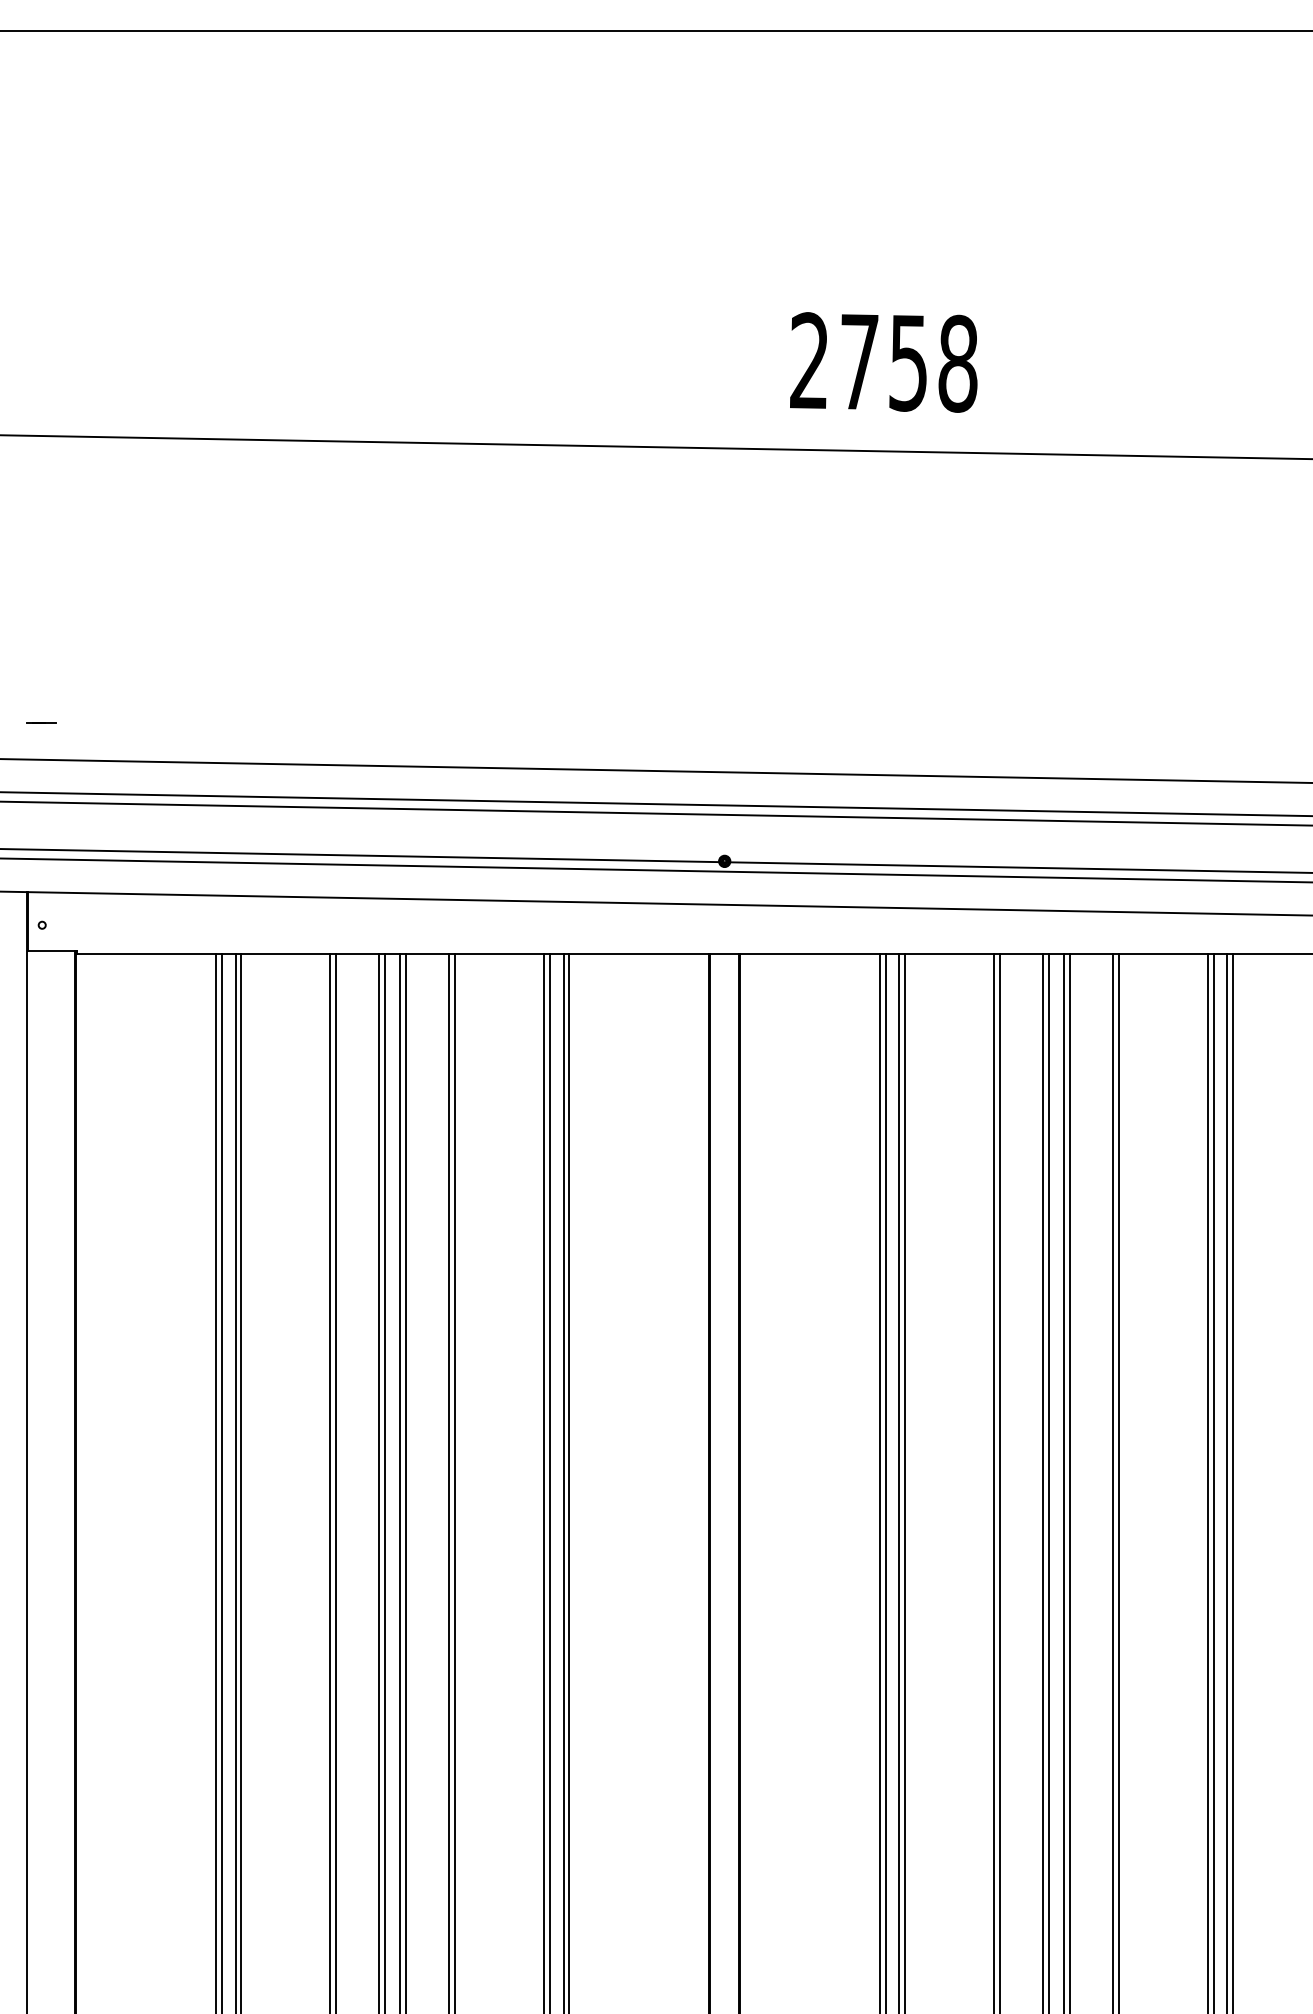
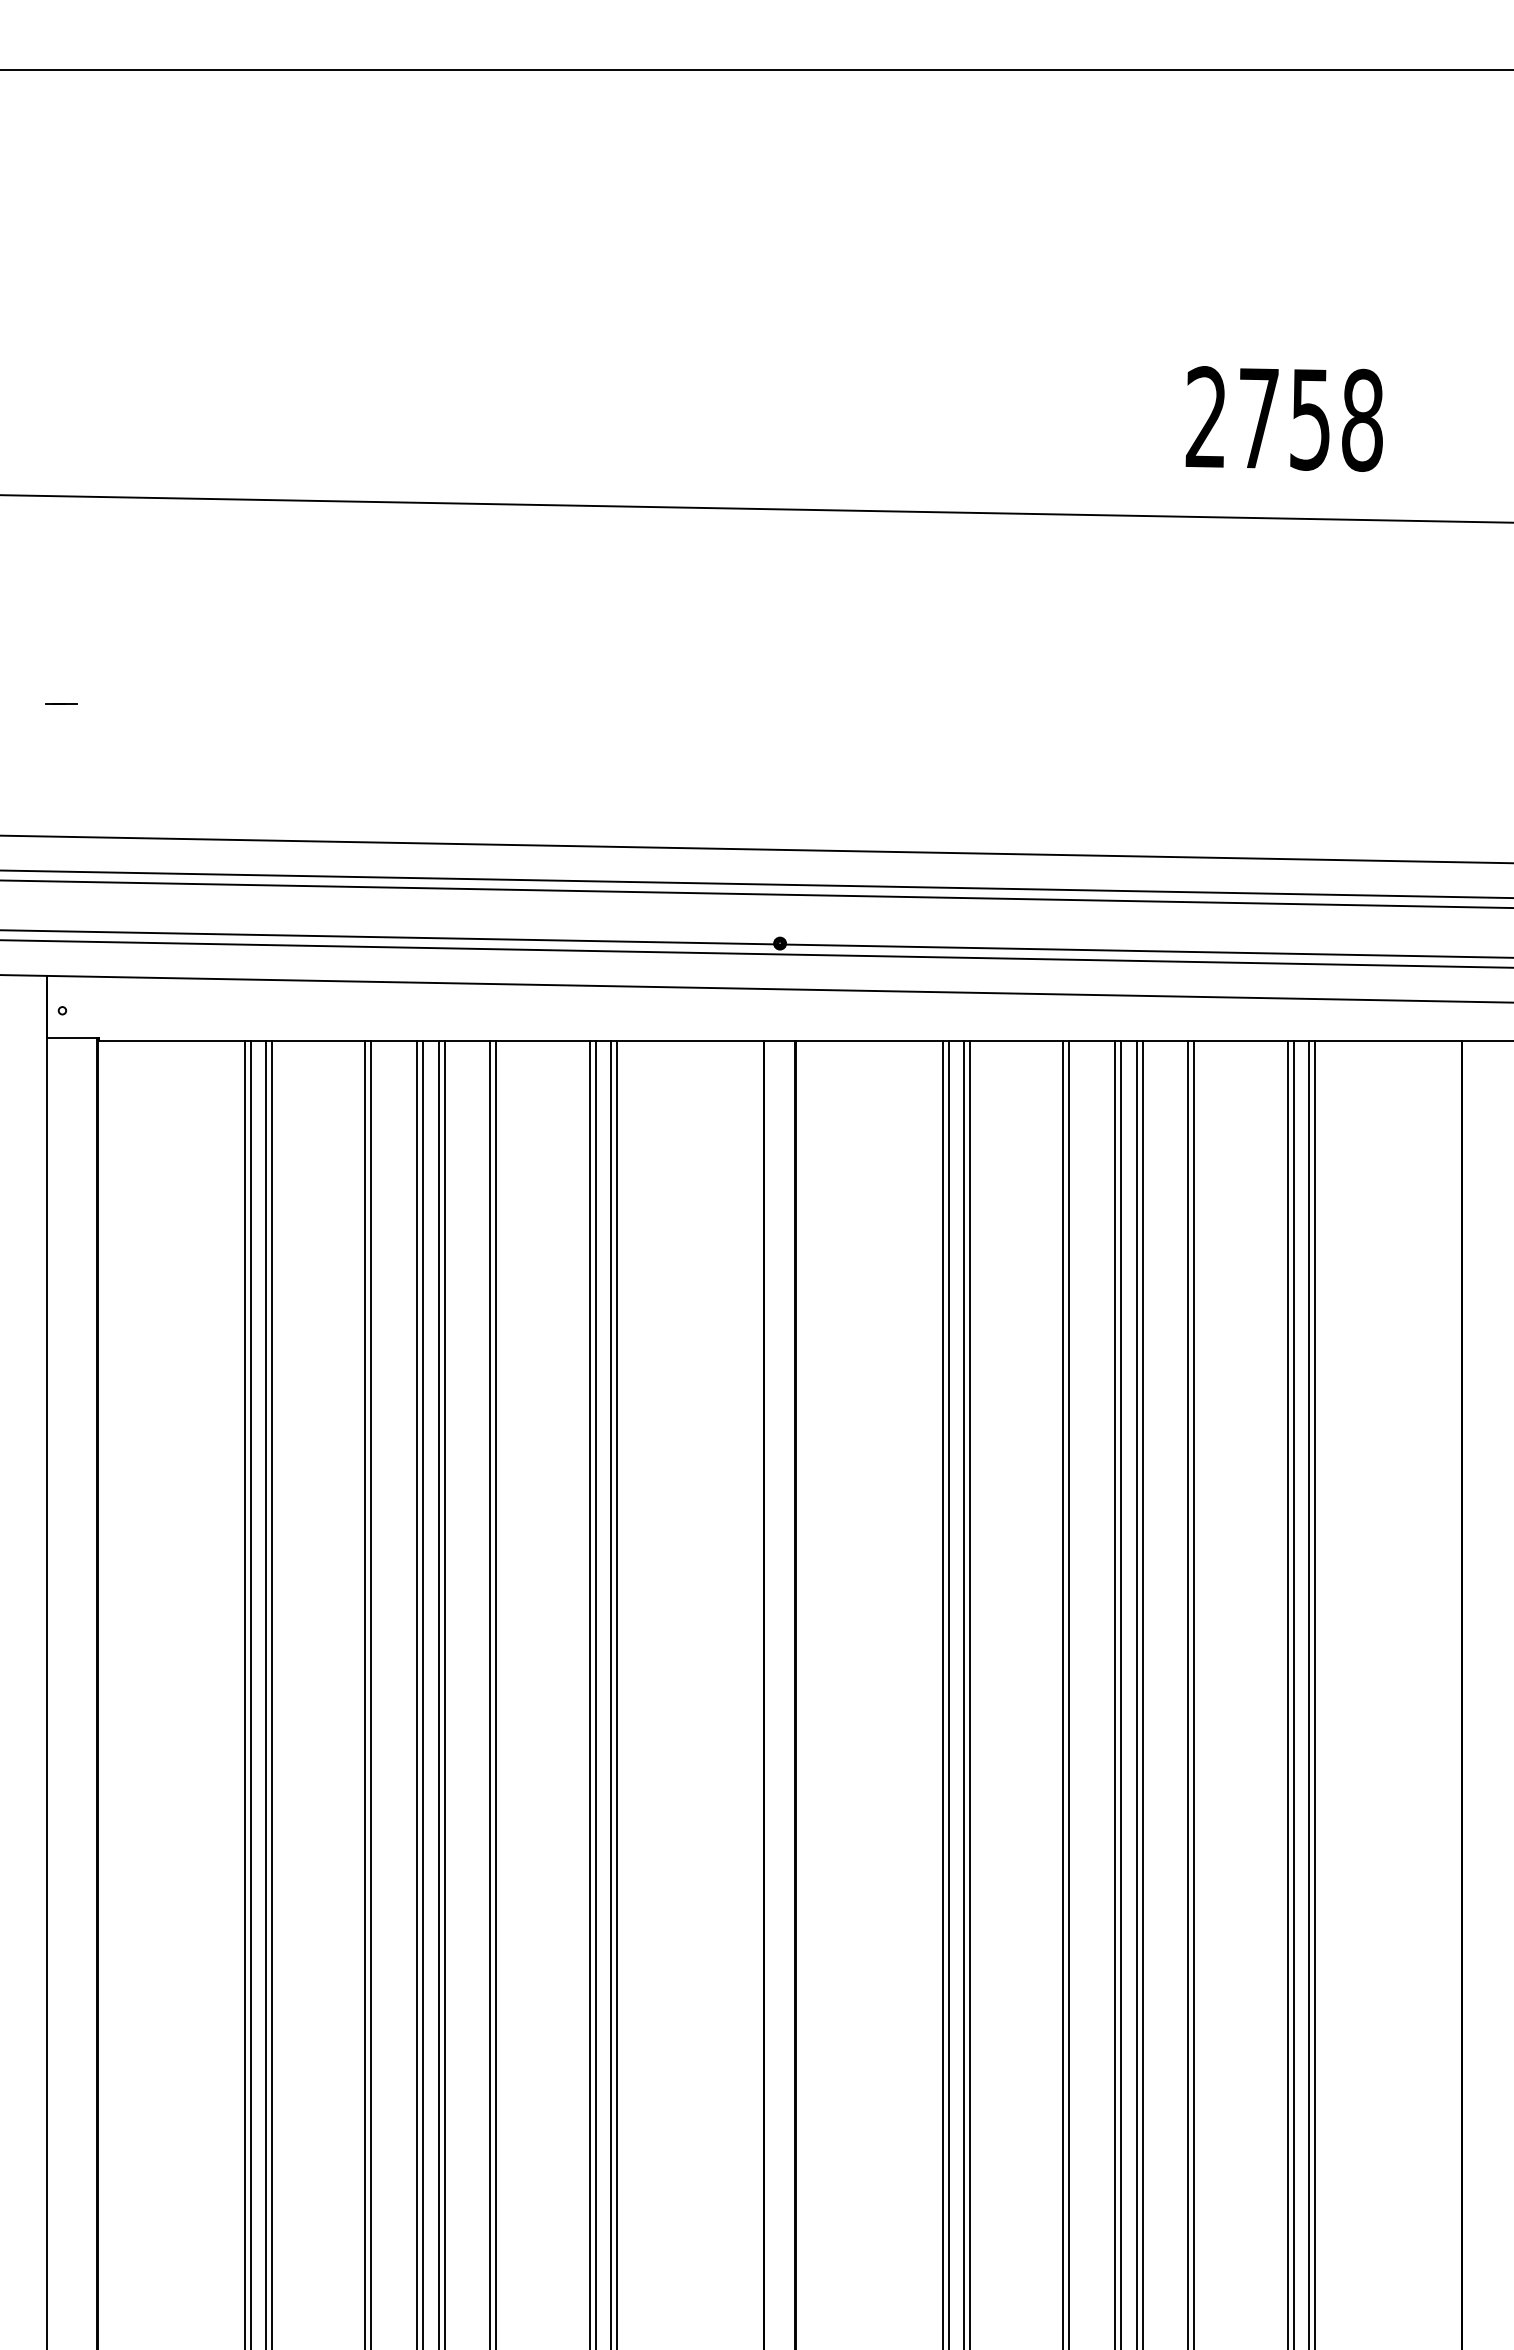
text: (882, 362) -> (1283, 418), moved
line: (41, 722) -> (61, 703), moved

